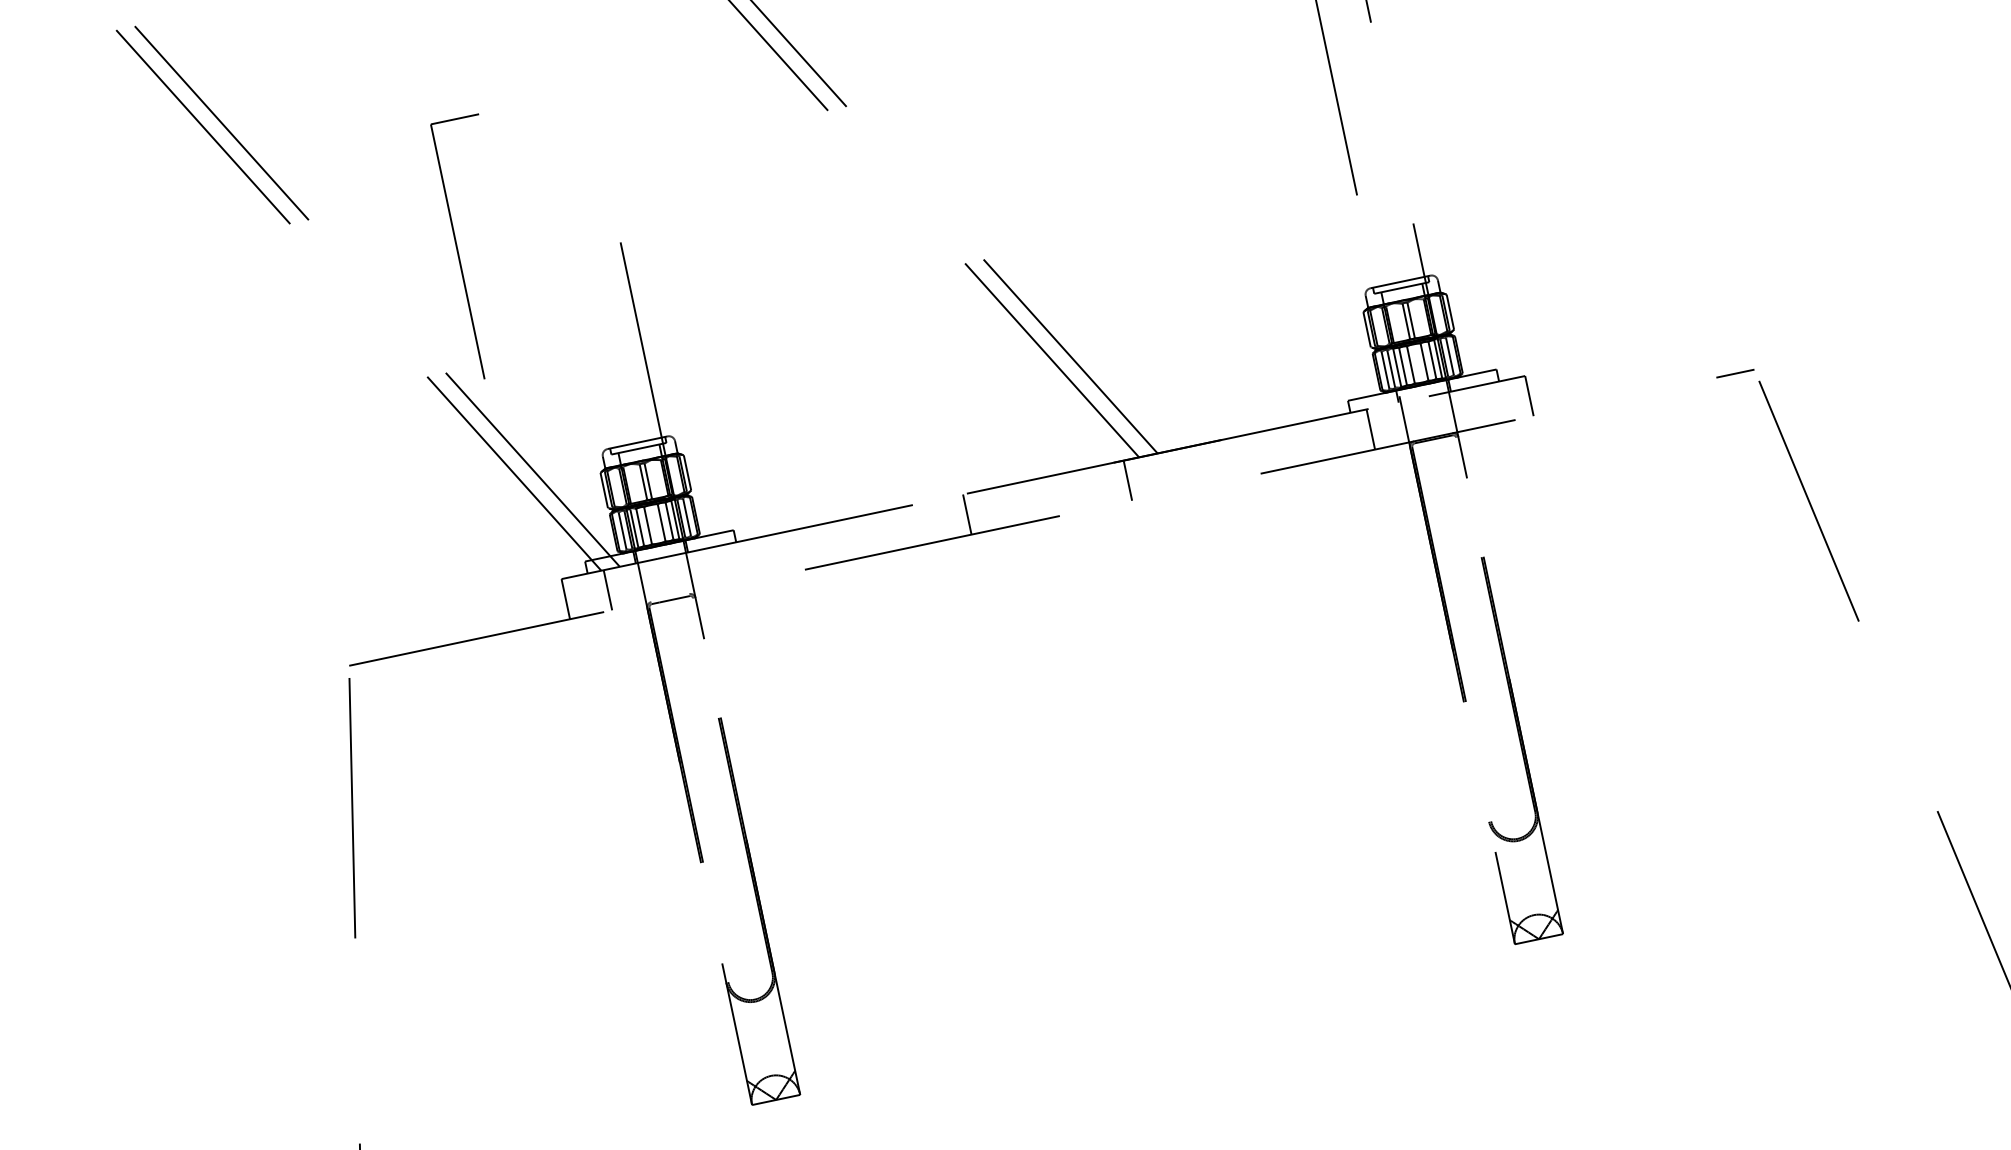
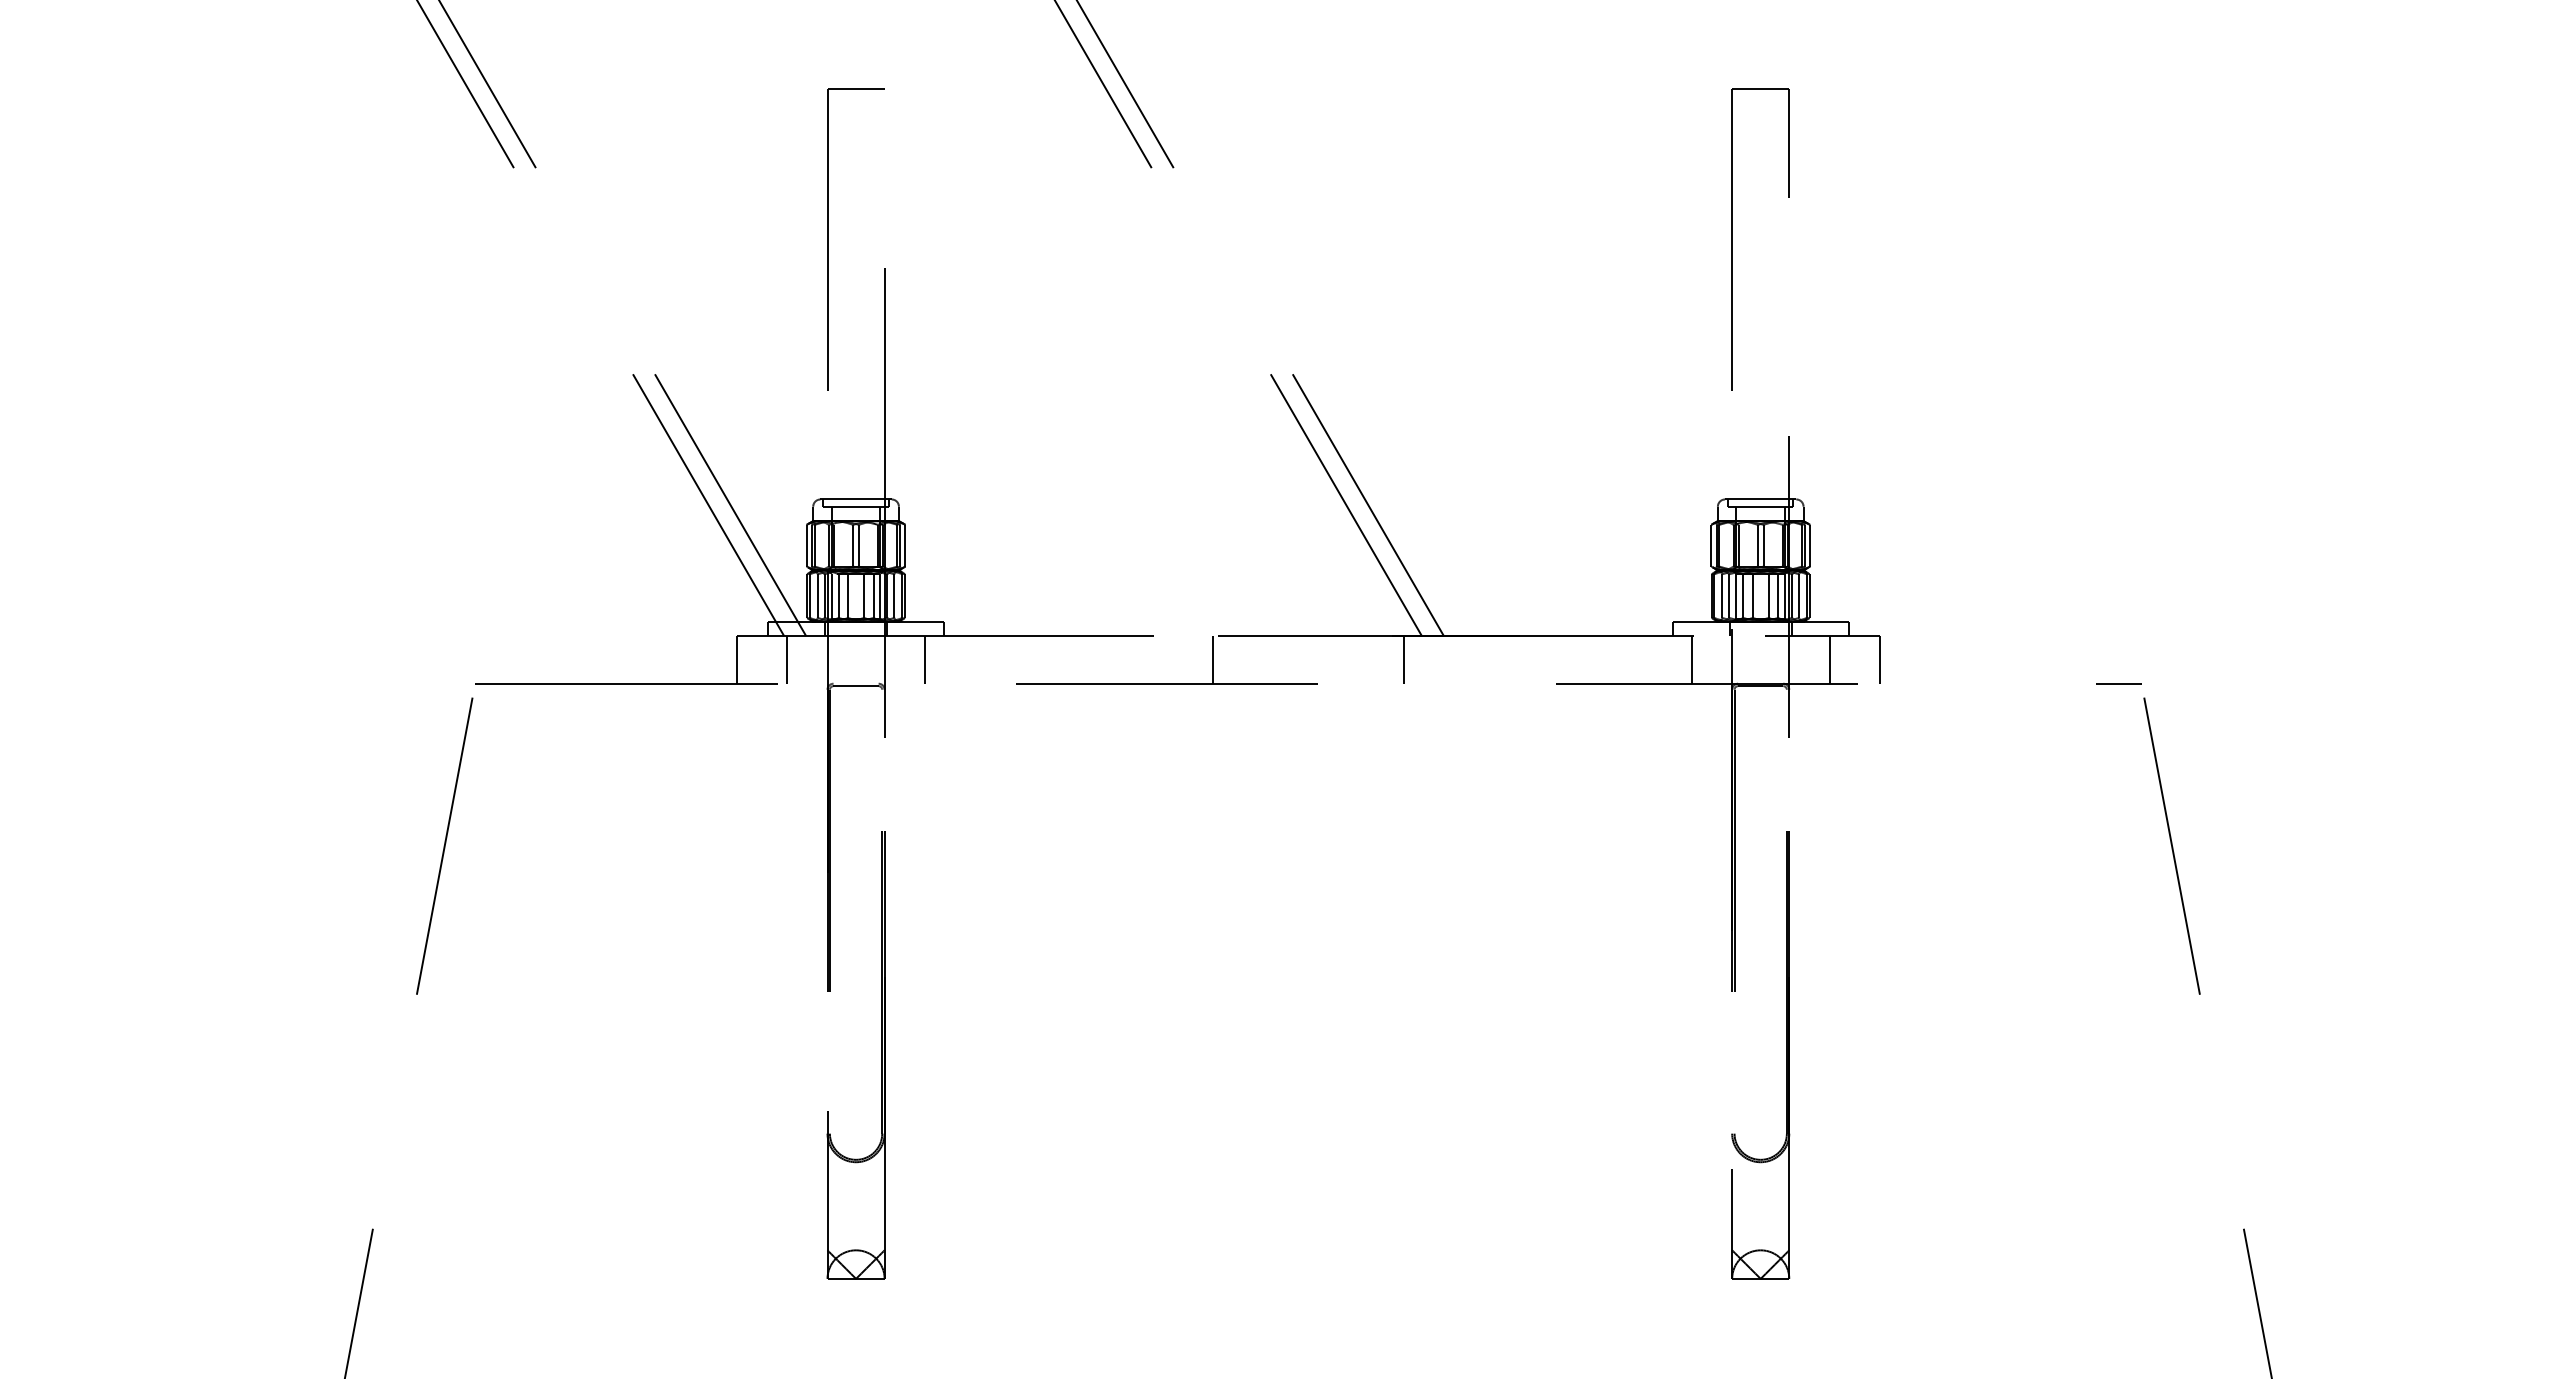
part: (458, 251) -> (828, 239), moved
line: (1486, 404) -> (1829, 659), added
line: (724, 565) -> (925, 659), added

